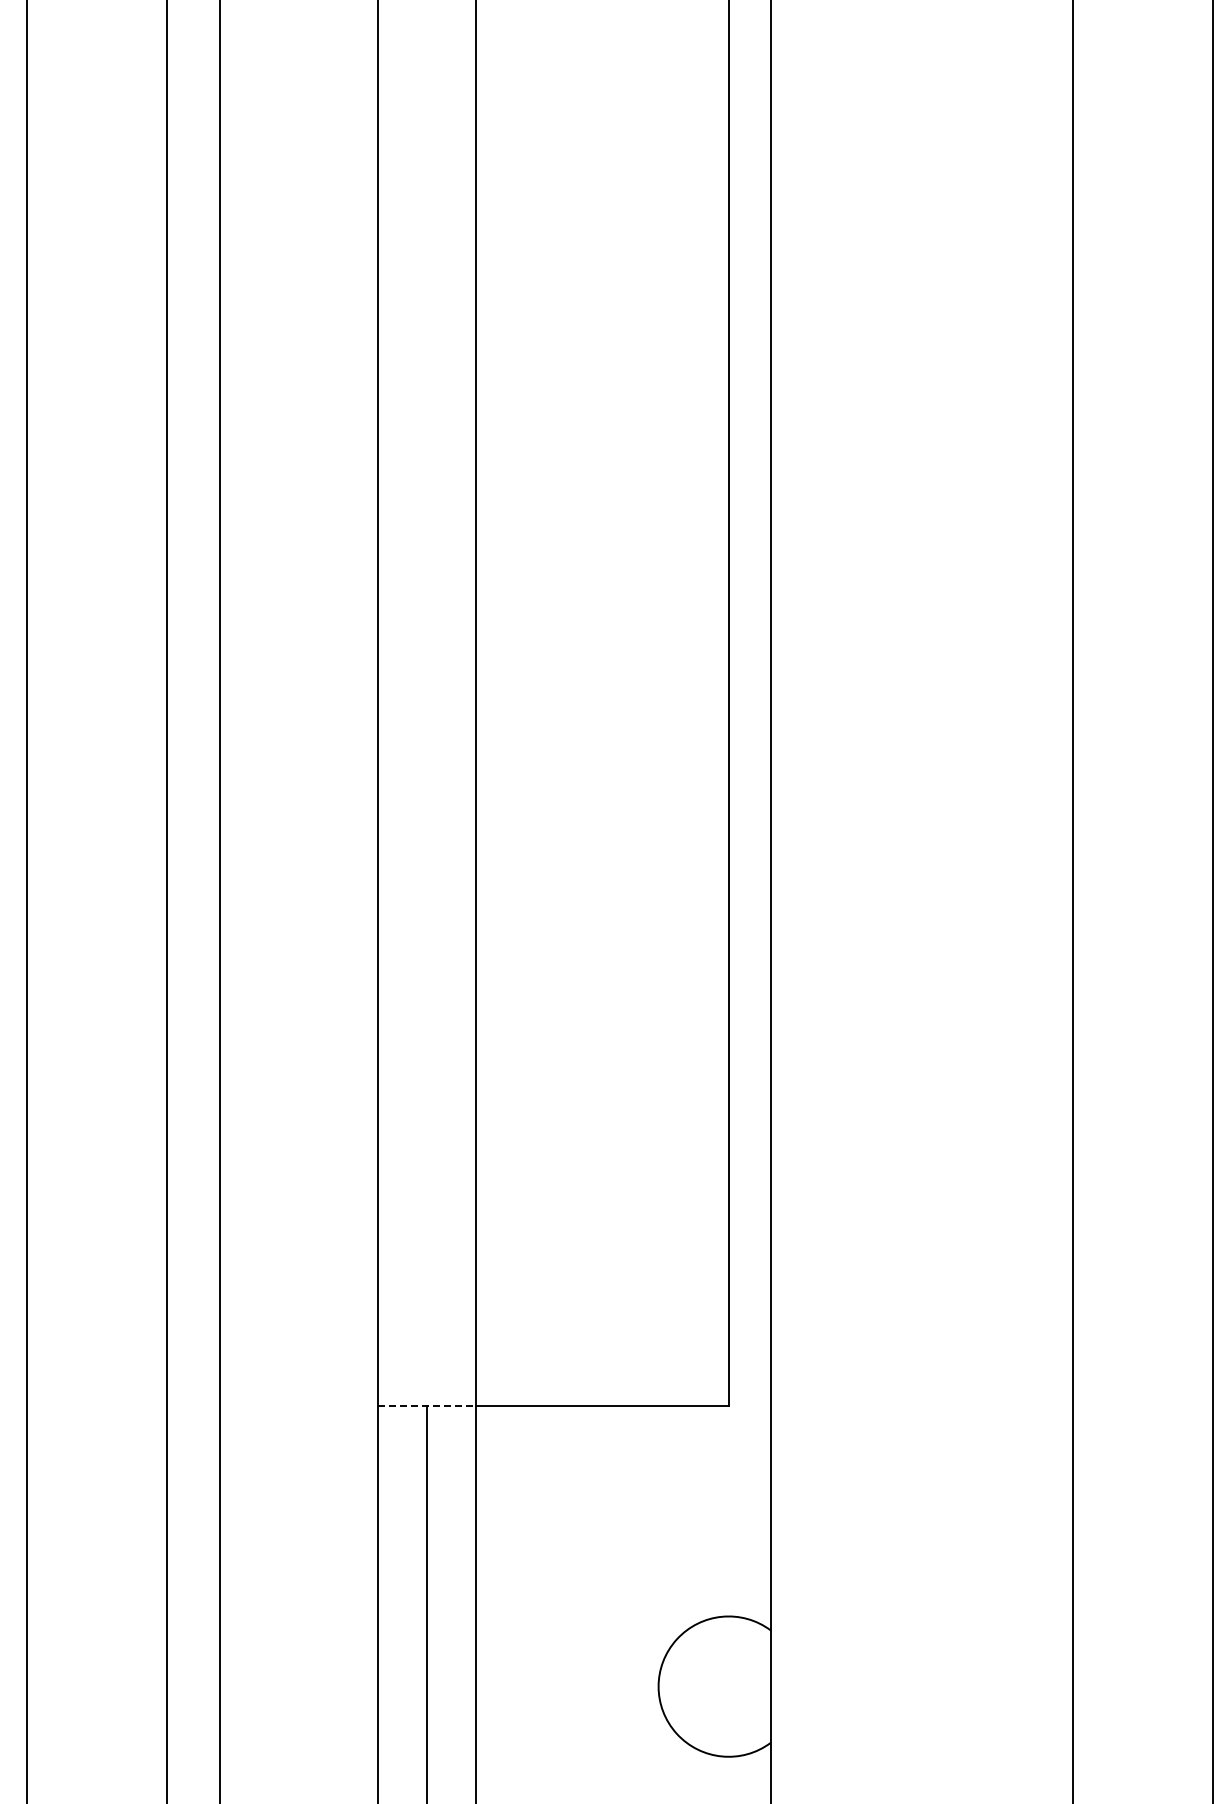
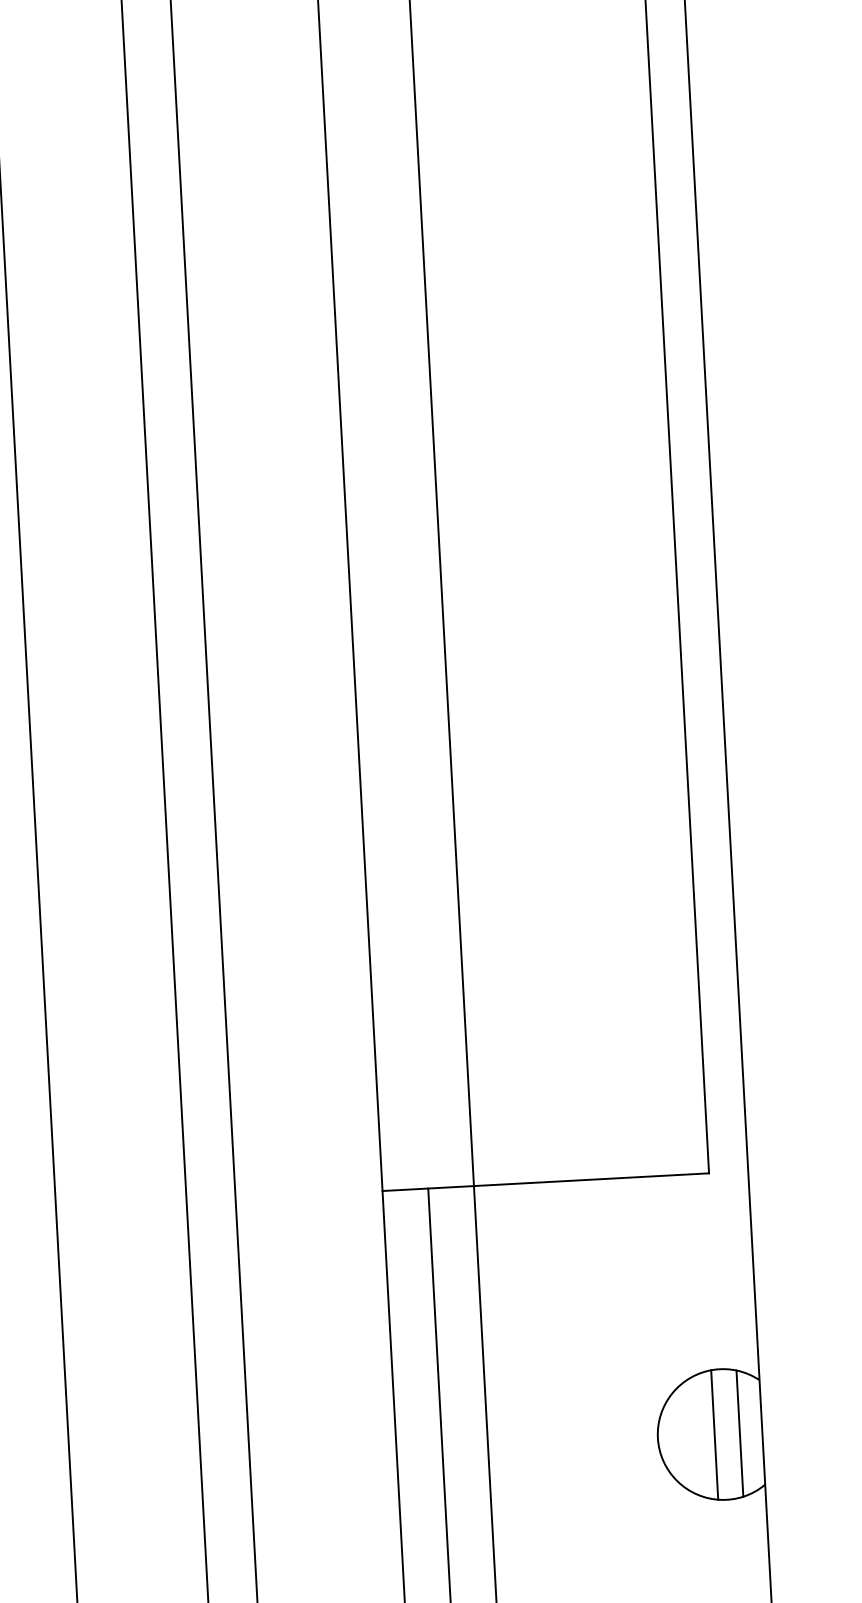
line: (427, 1405) -> (428, 1188), dashed -> solid
line: (719, 1686) -> (714, 1434), added
line: (746, 1686) -> (739, 1433), added

